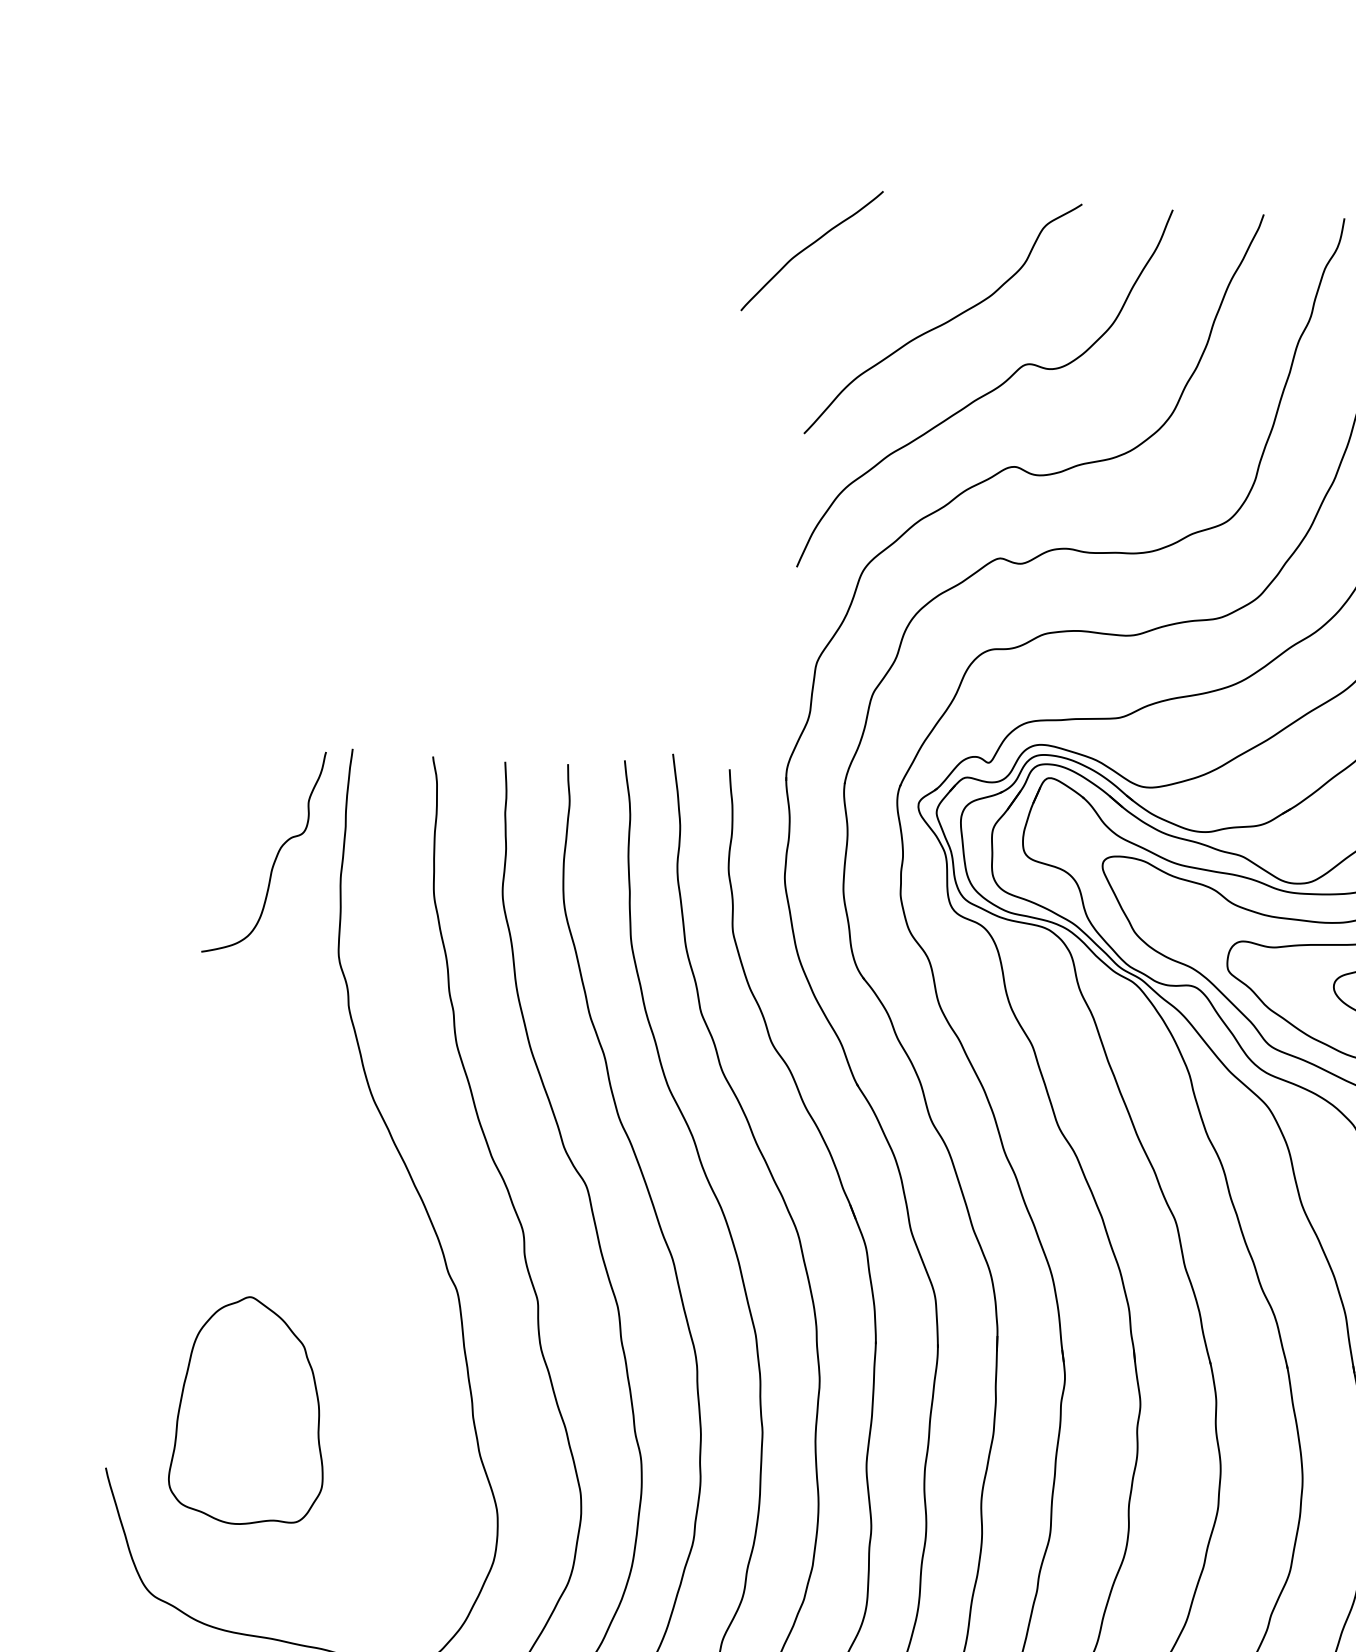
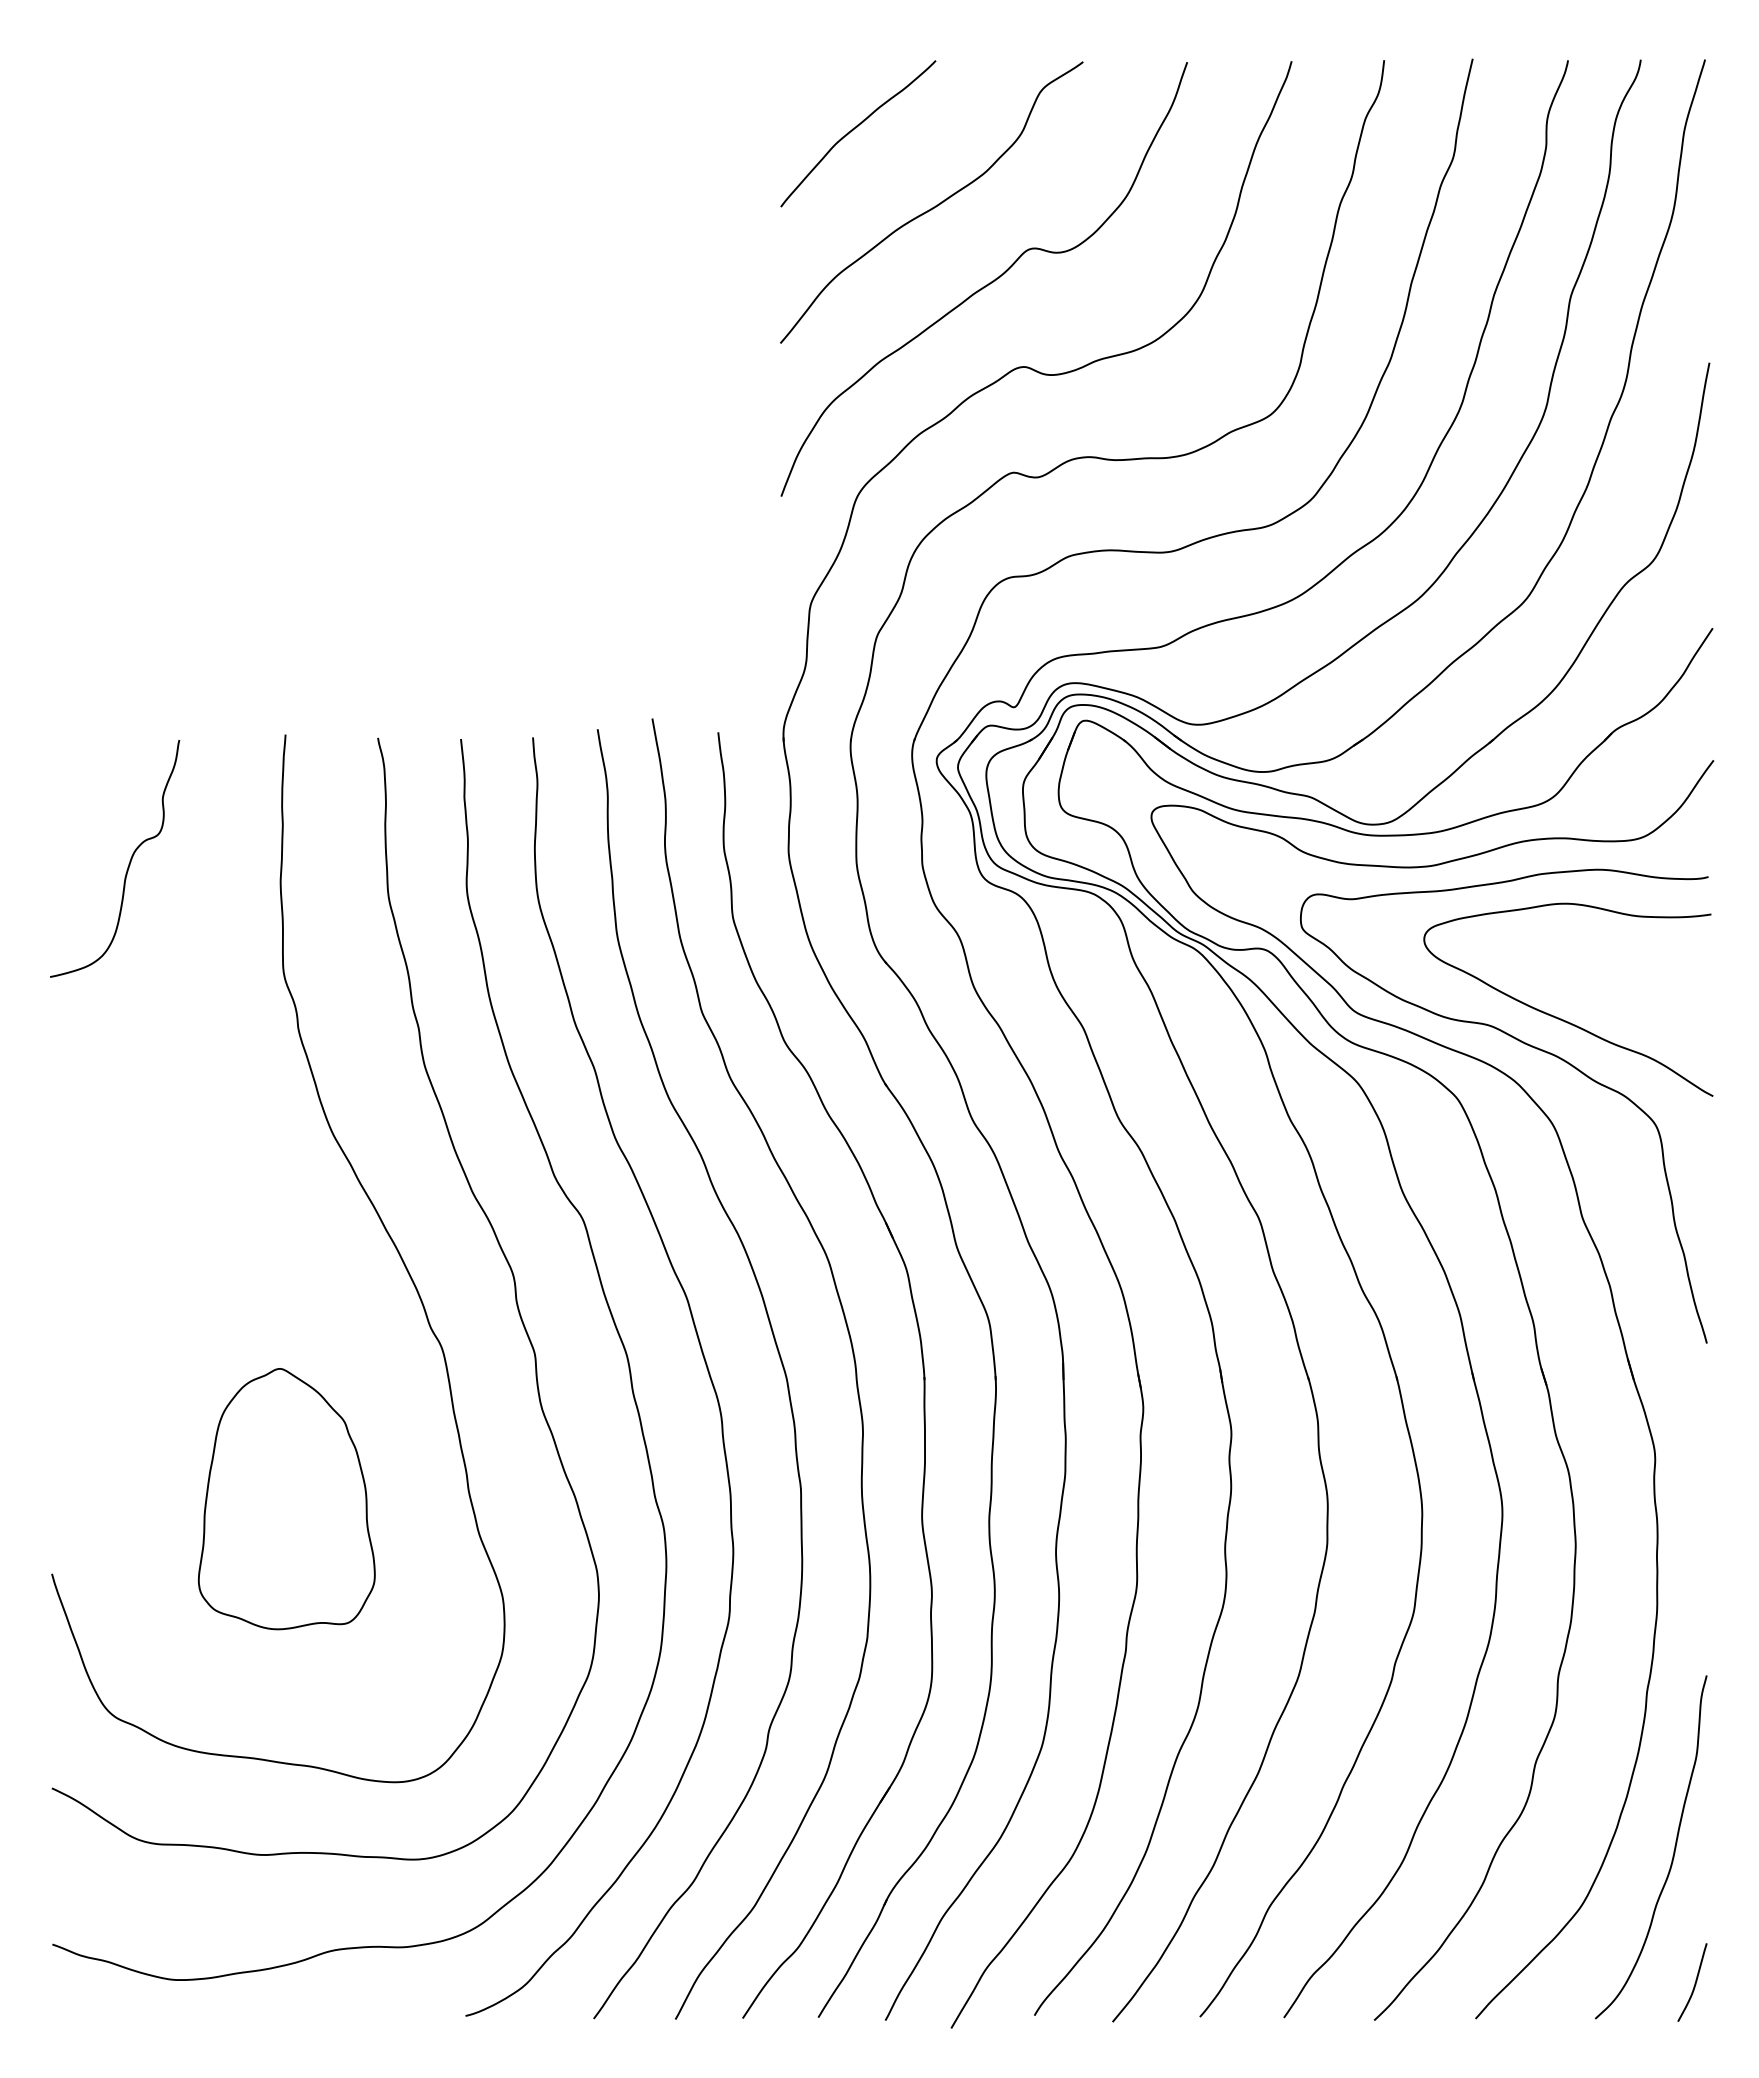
curve: (810, 246) -> (856, 128), moved
curve: (276, 854) -> (129, 860), moved
part: (249, 1411) -> (286, 1499), moved

